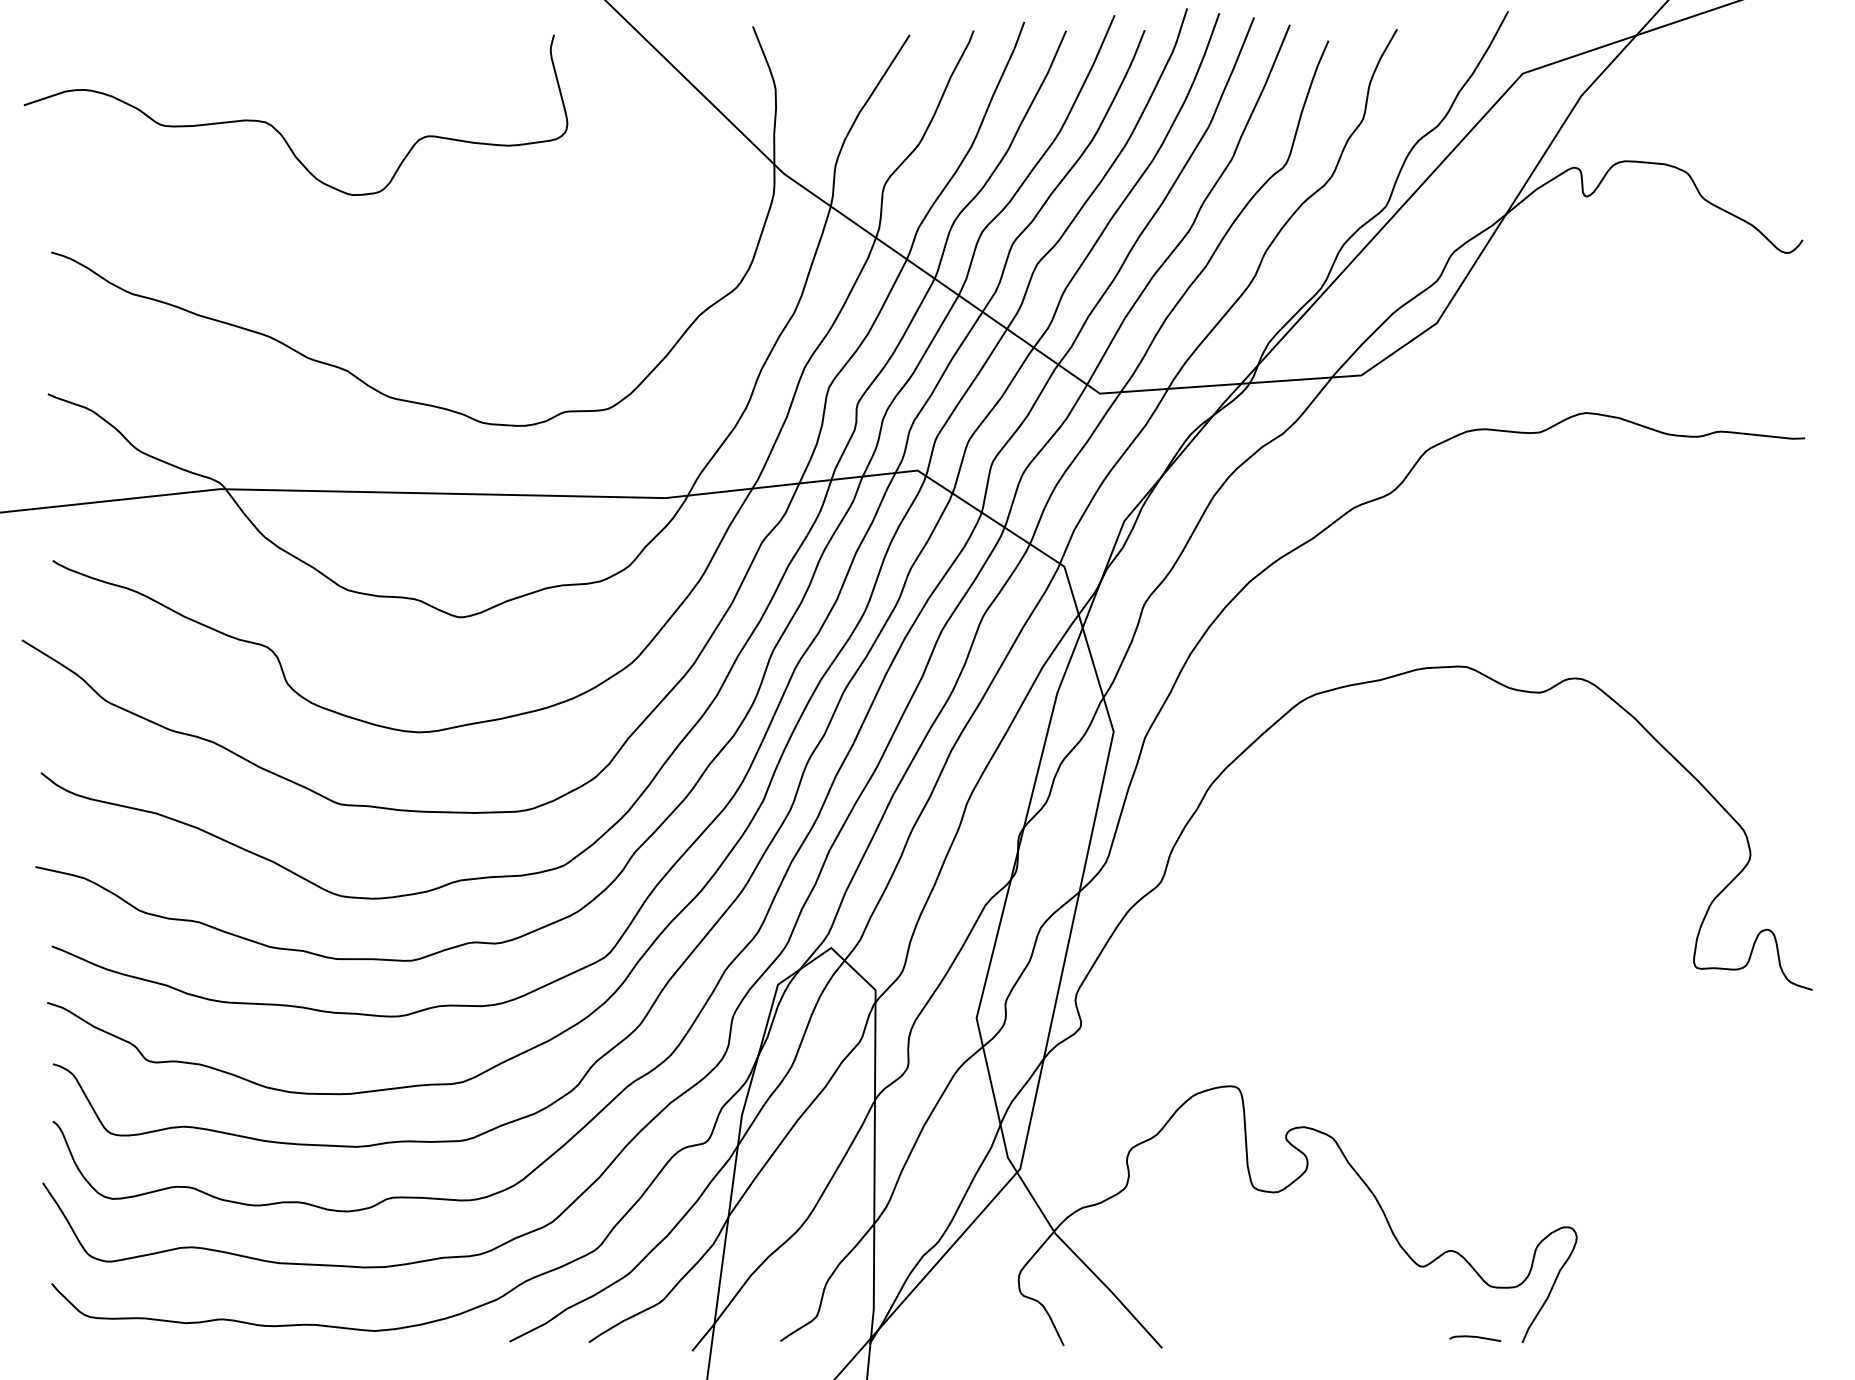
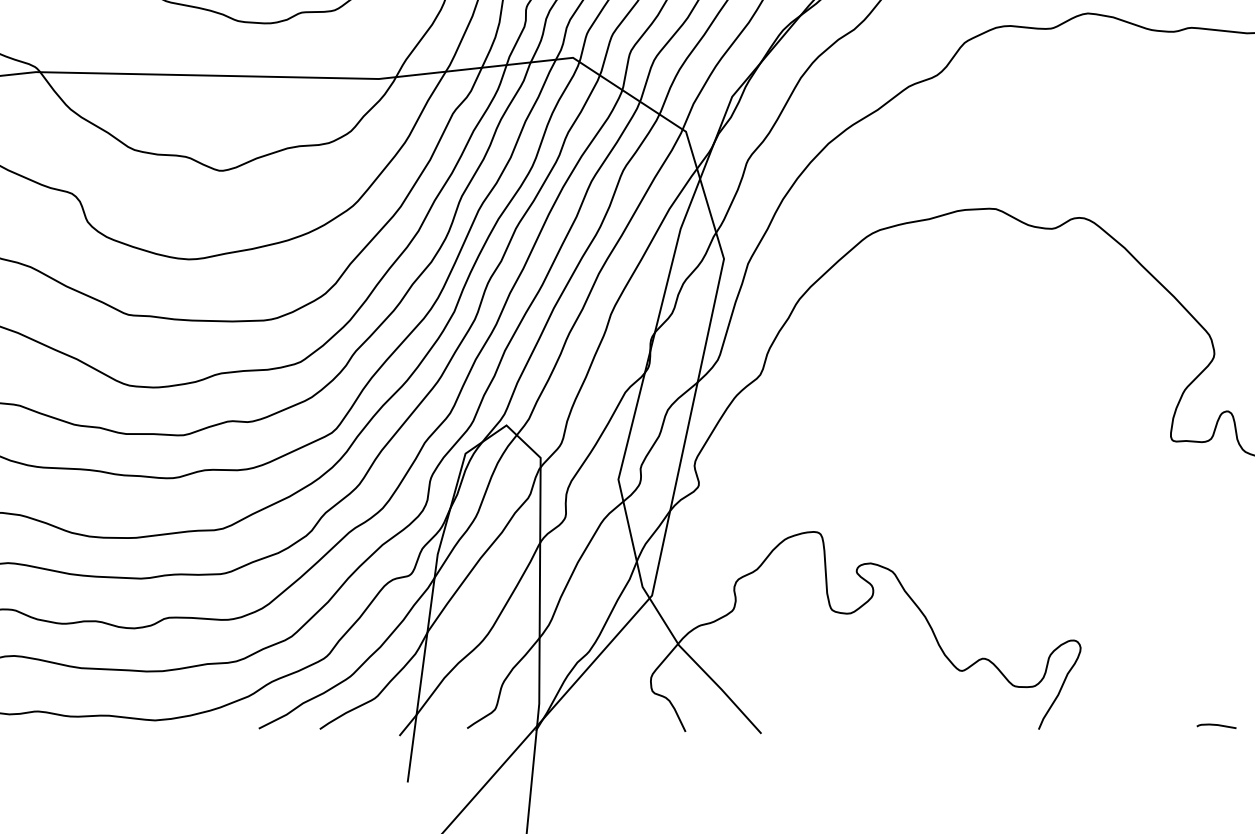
curve: (1475, 1337) -> (1216, 725), moved

